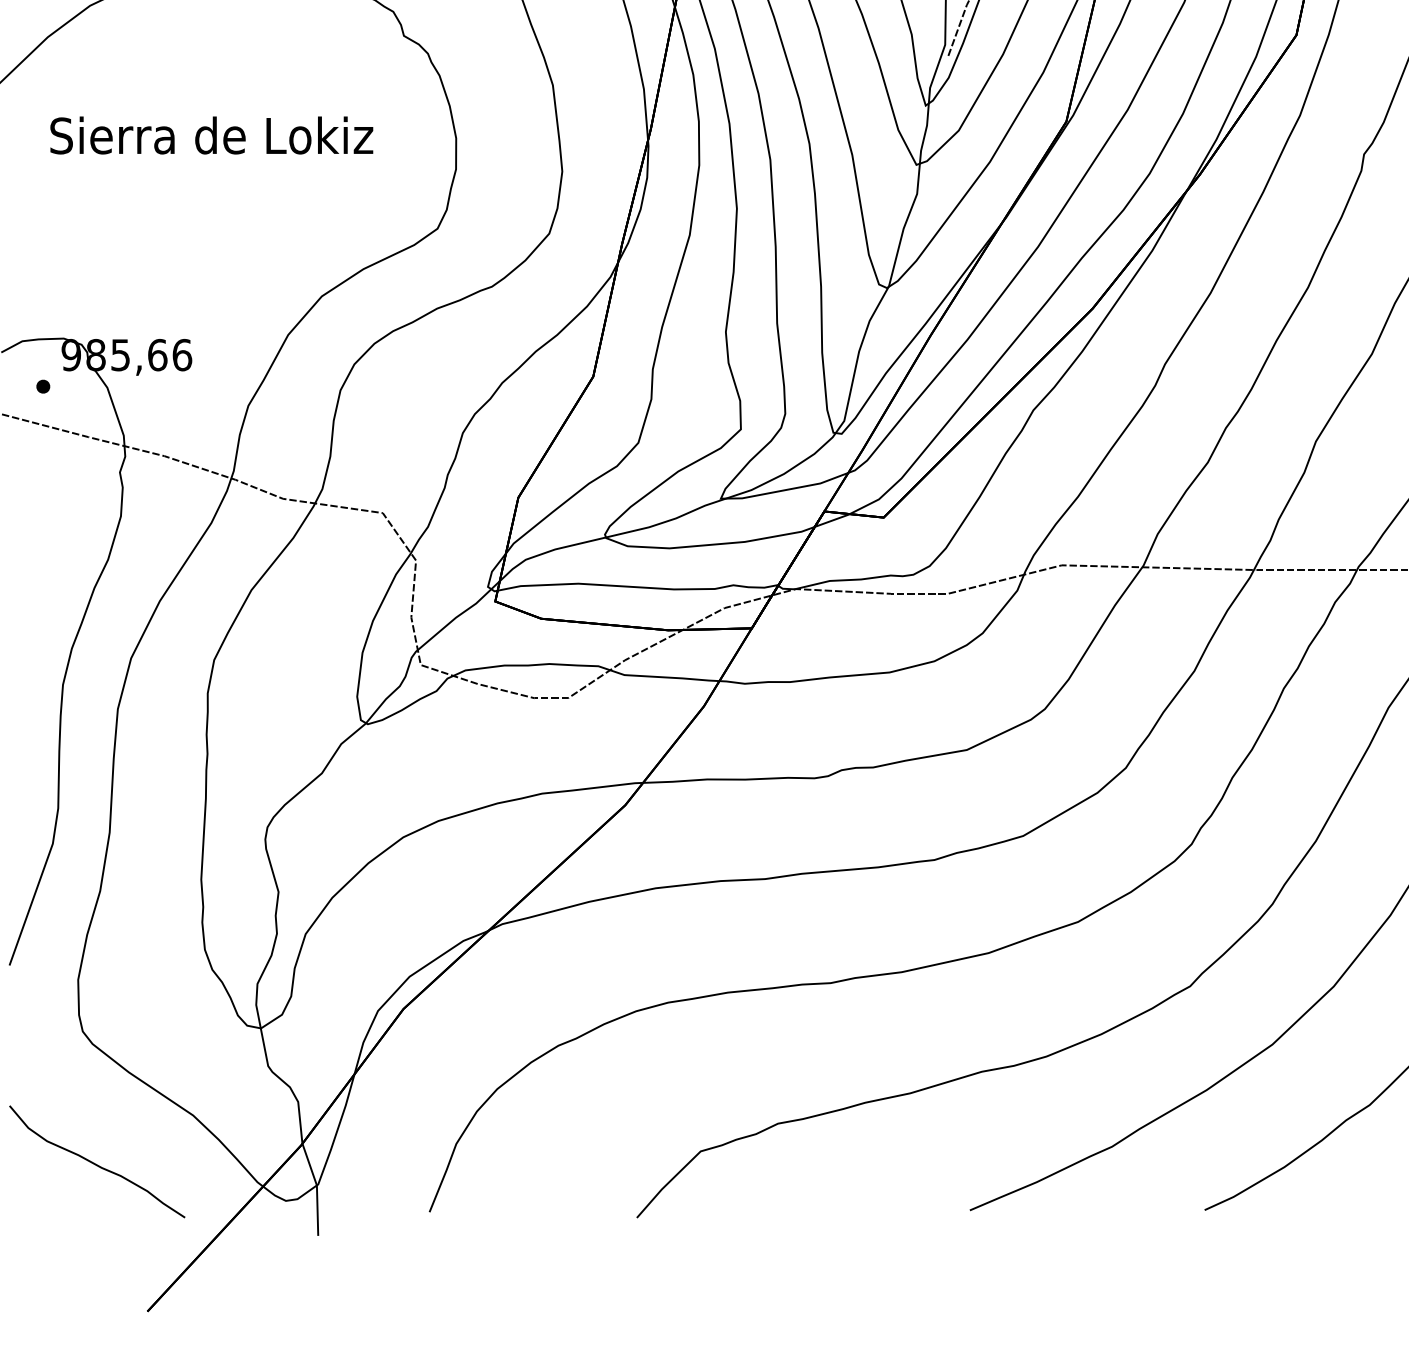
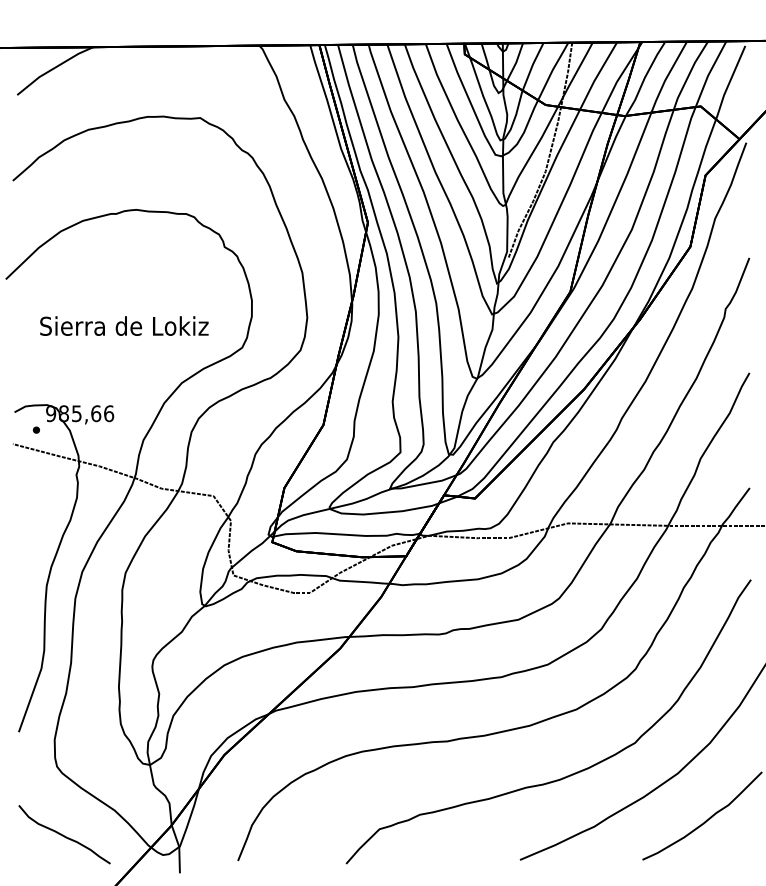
text: (211, 134) -> (124, 325), moved

